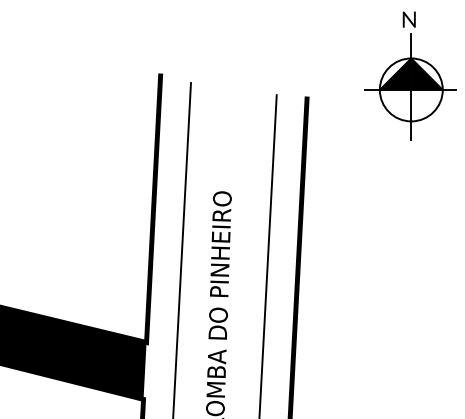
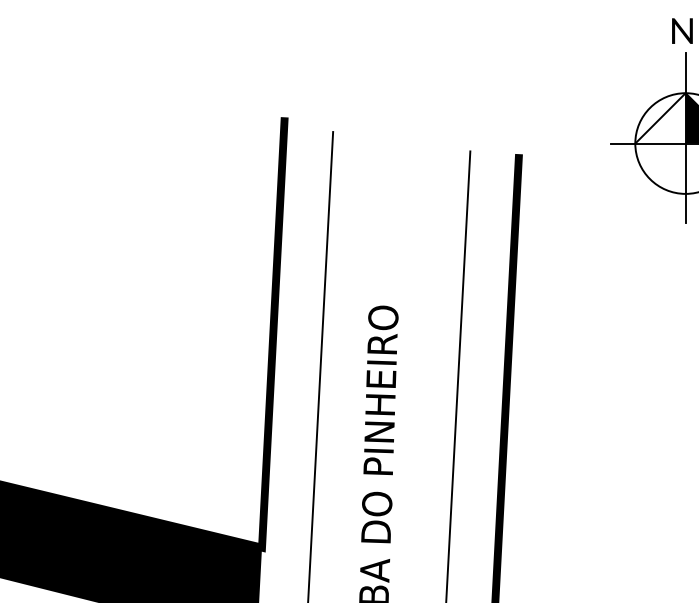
fill: (395, 73) -> (660, 117), removed

